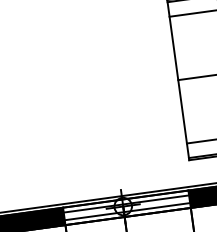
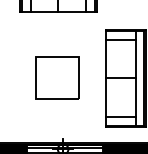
part: (97, 89) -> (57, 77), added

